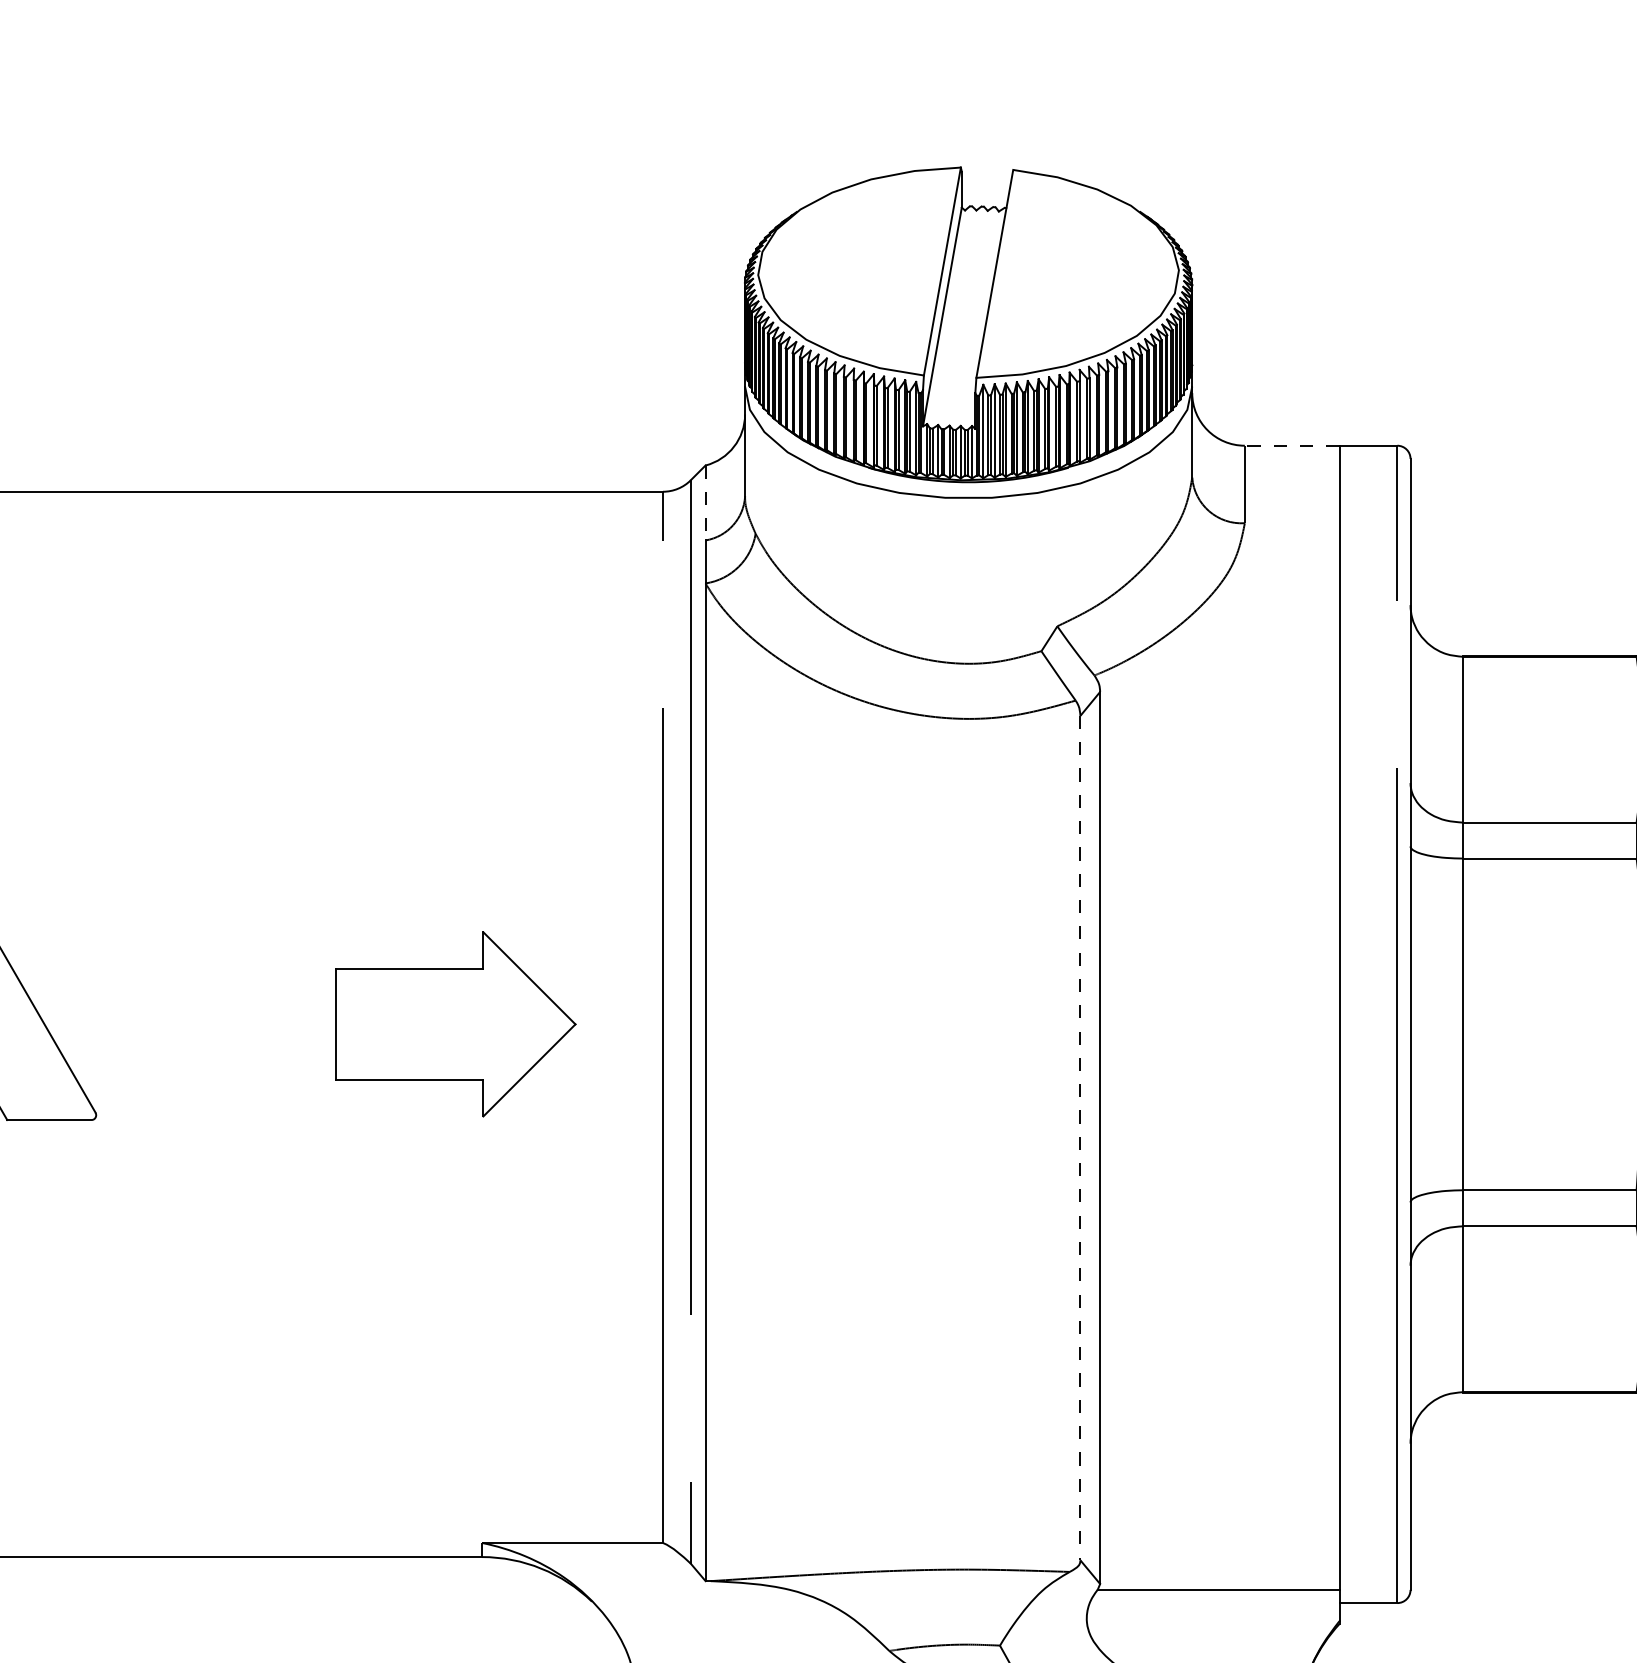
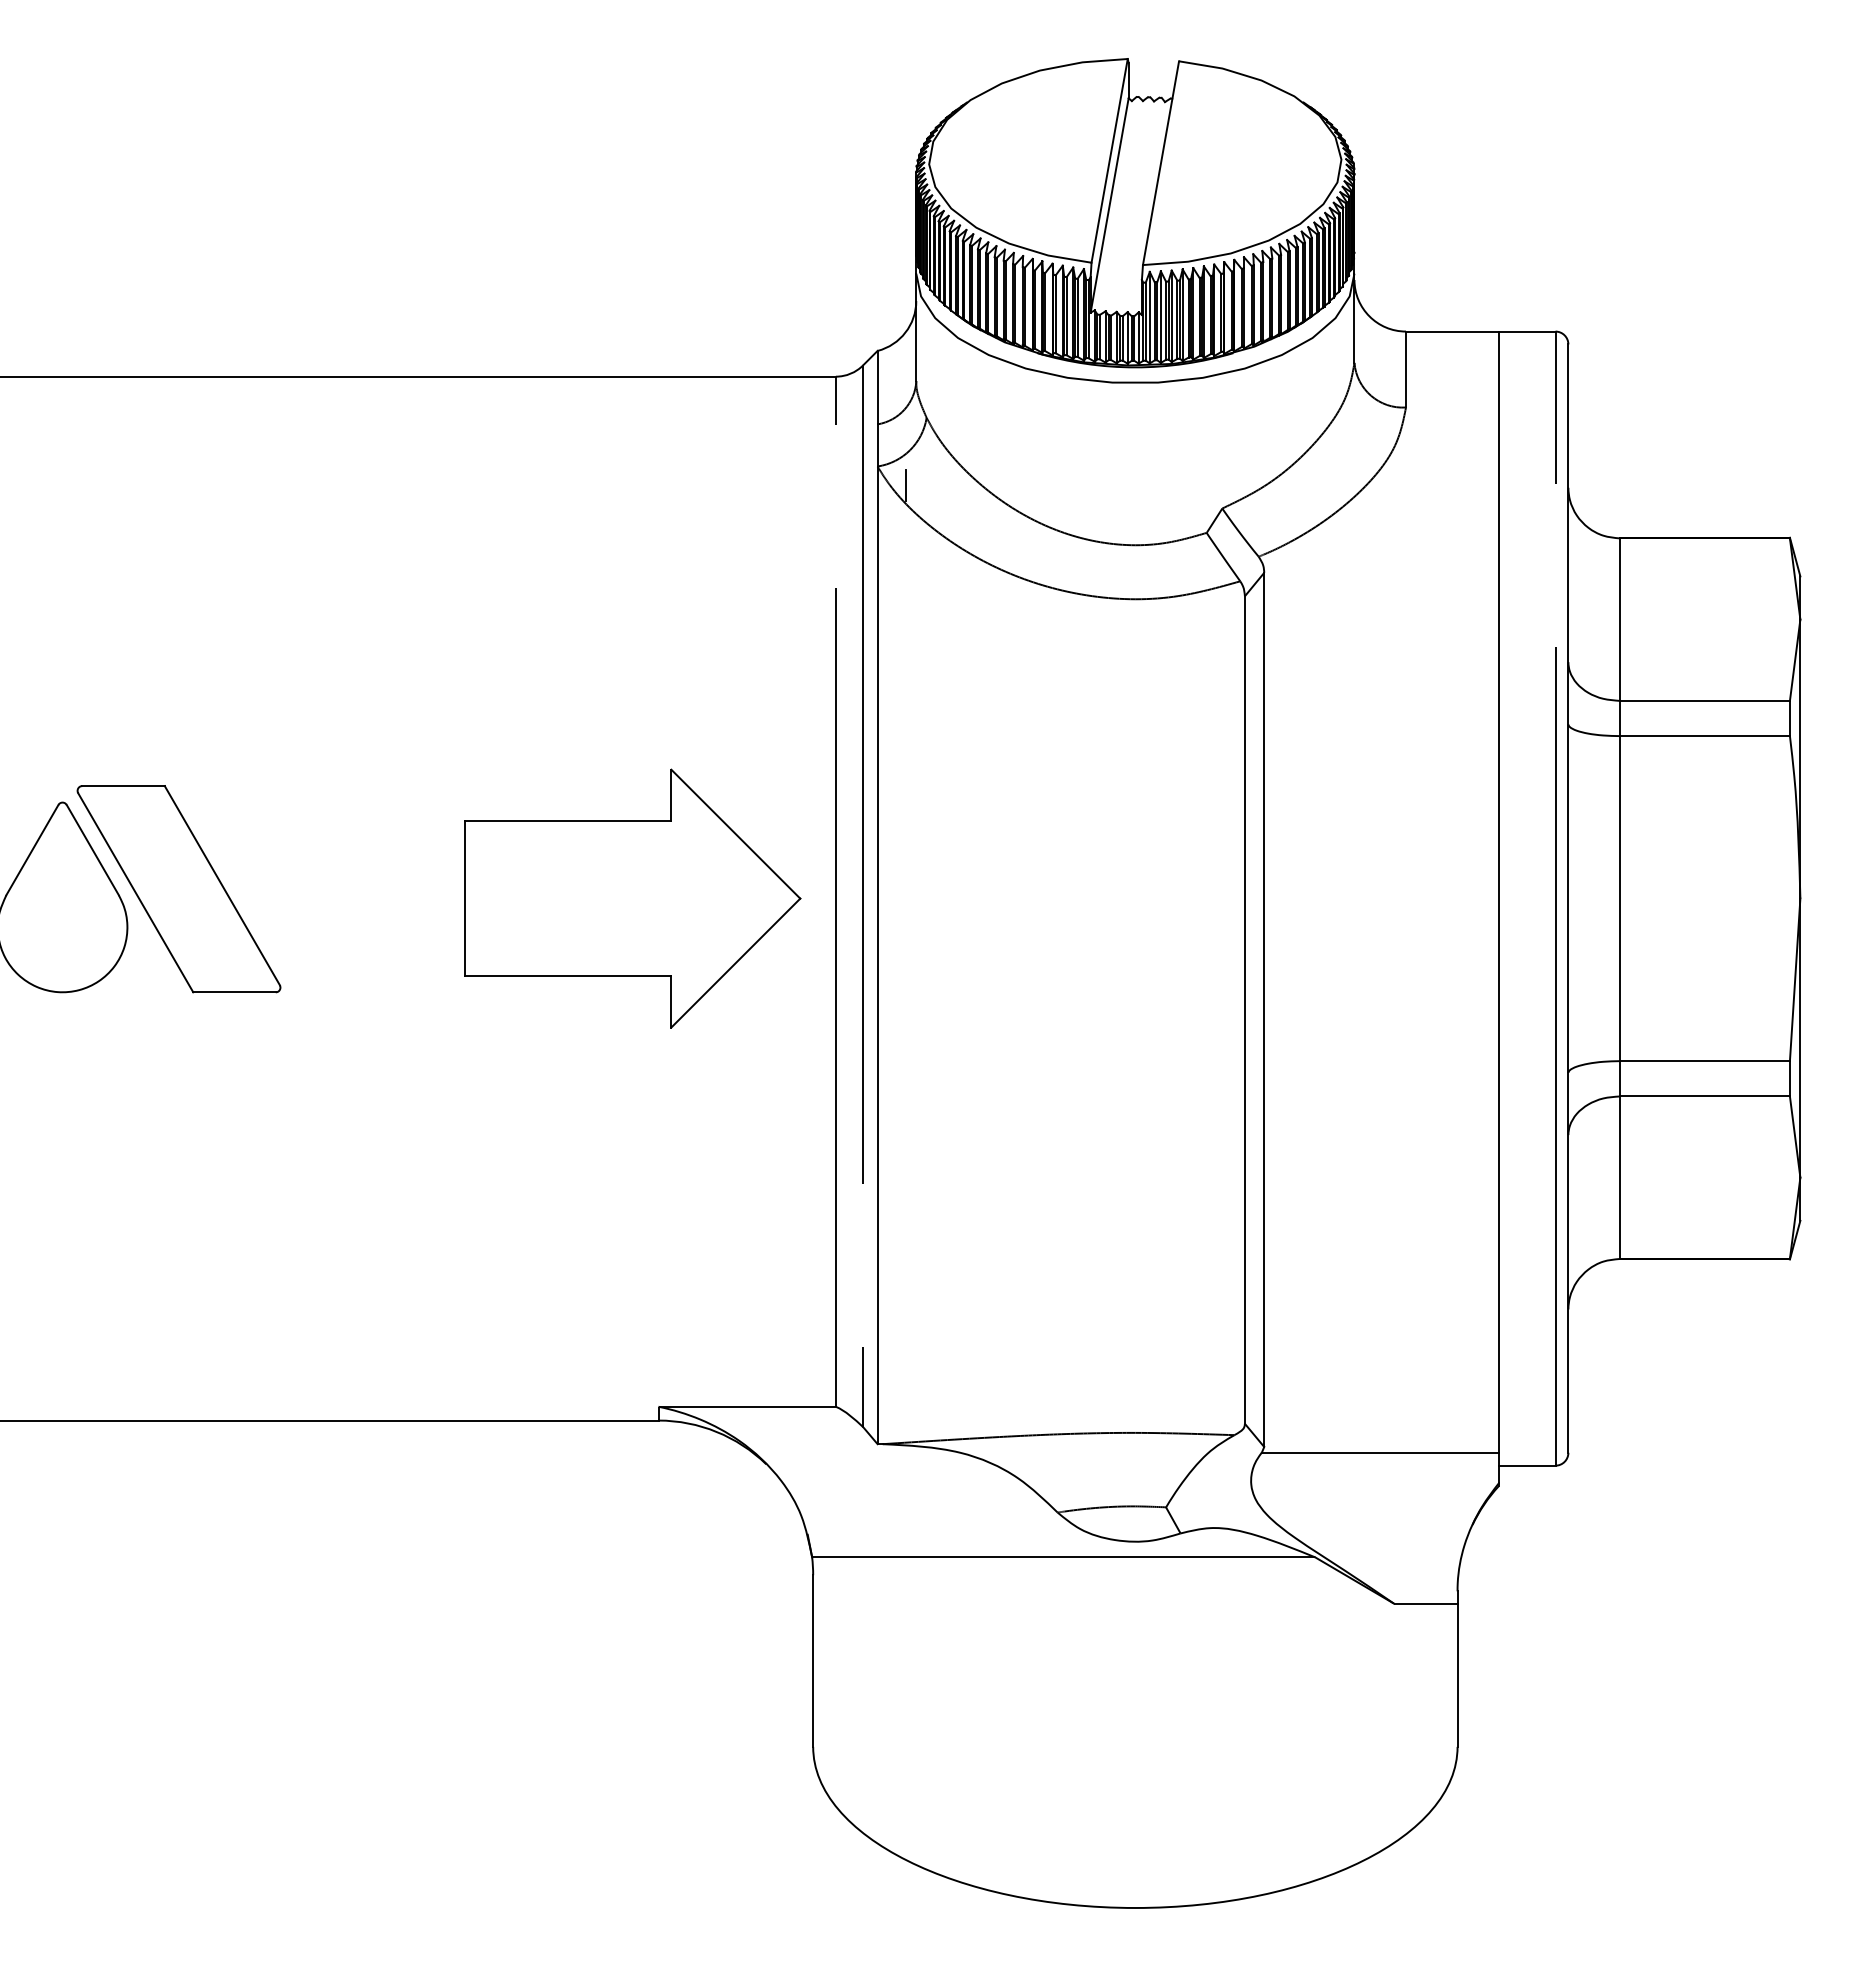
line: (1291, 445) -> (1451, 331), dashed -> solid
line: (705, 502) -> (877, 387), dashed -> solid
line: (734, 602) -> (905, 485), added
part: (455, 1024) -> (632, 898), size x1.43
line: (1080, 1138) -> (1244, 1010), dashed -> solid

